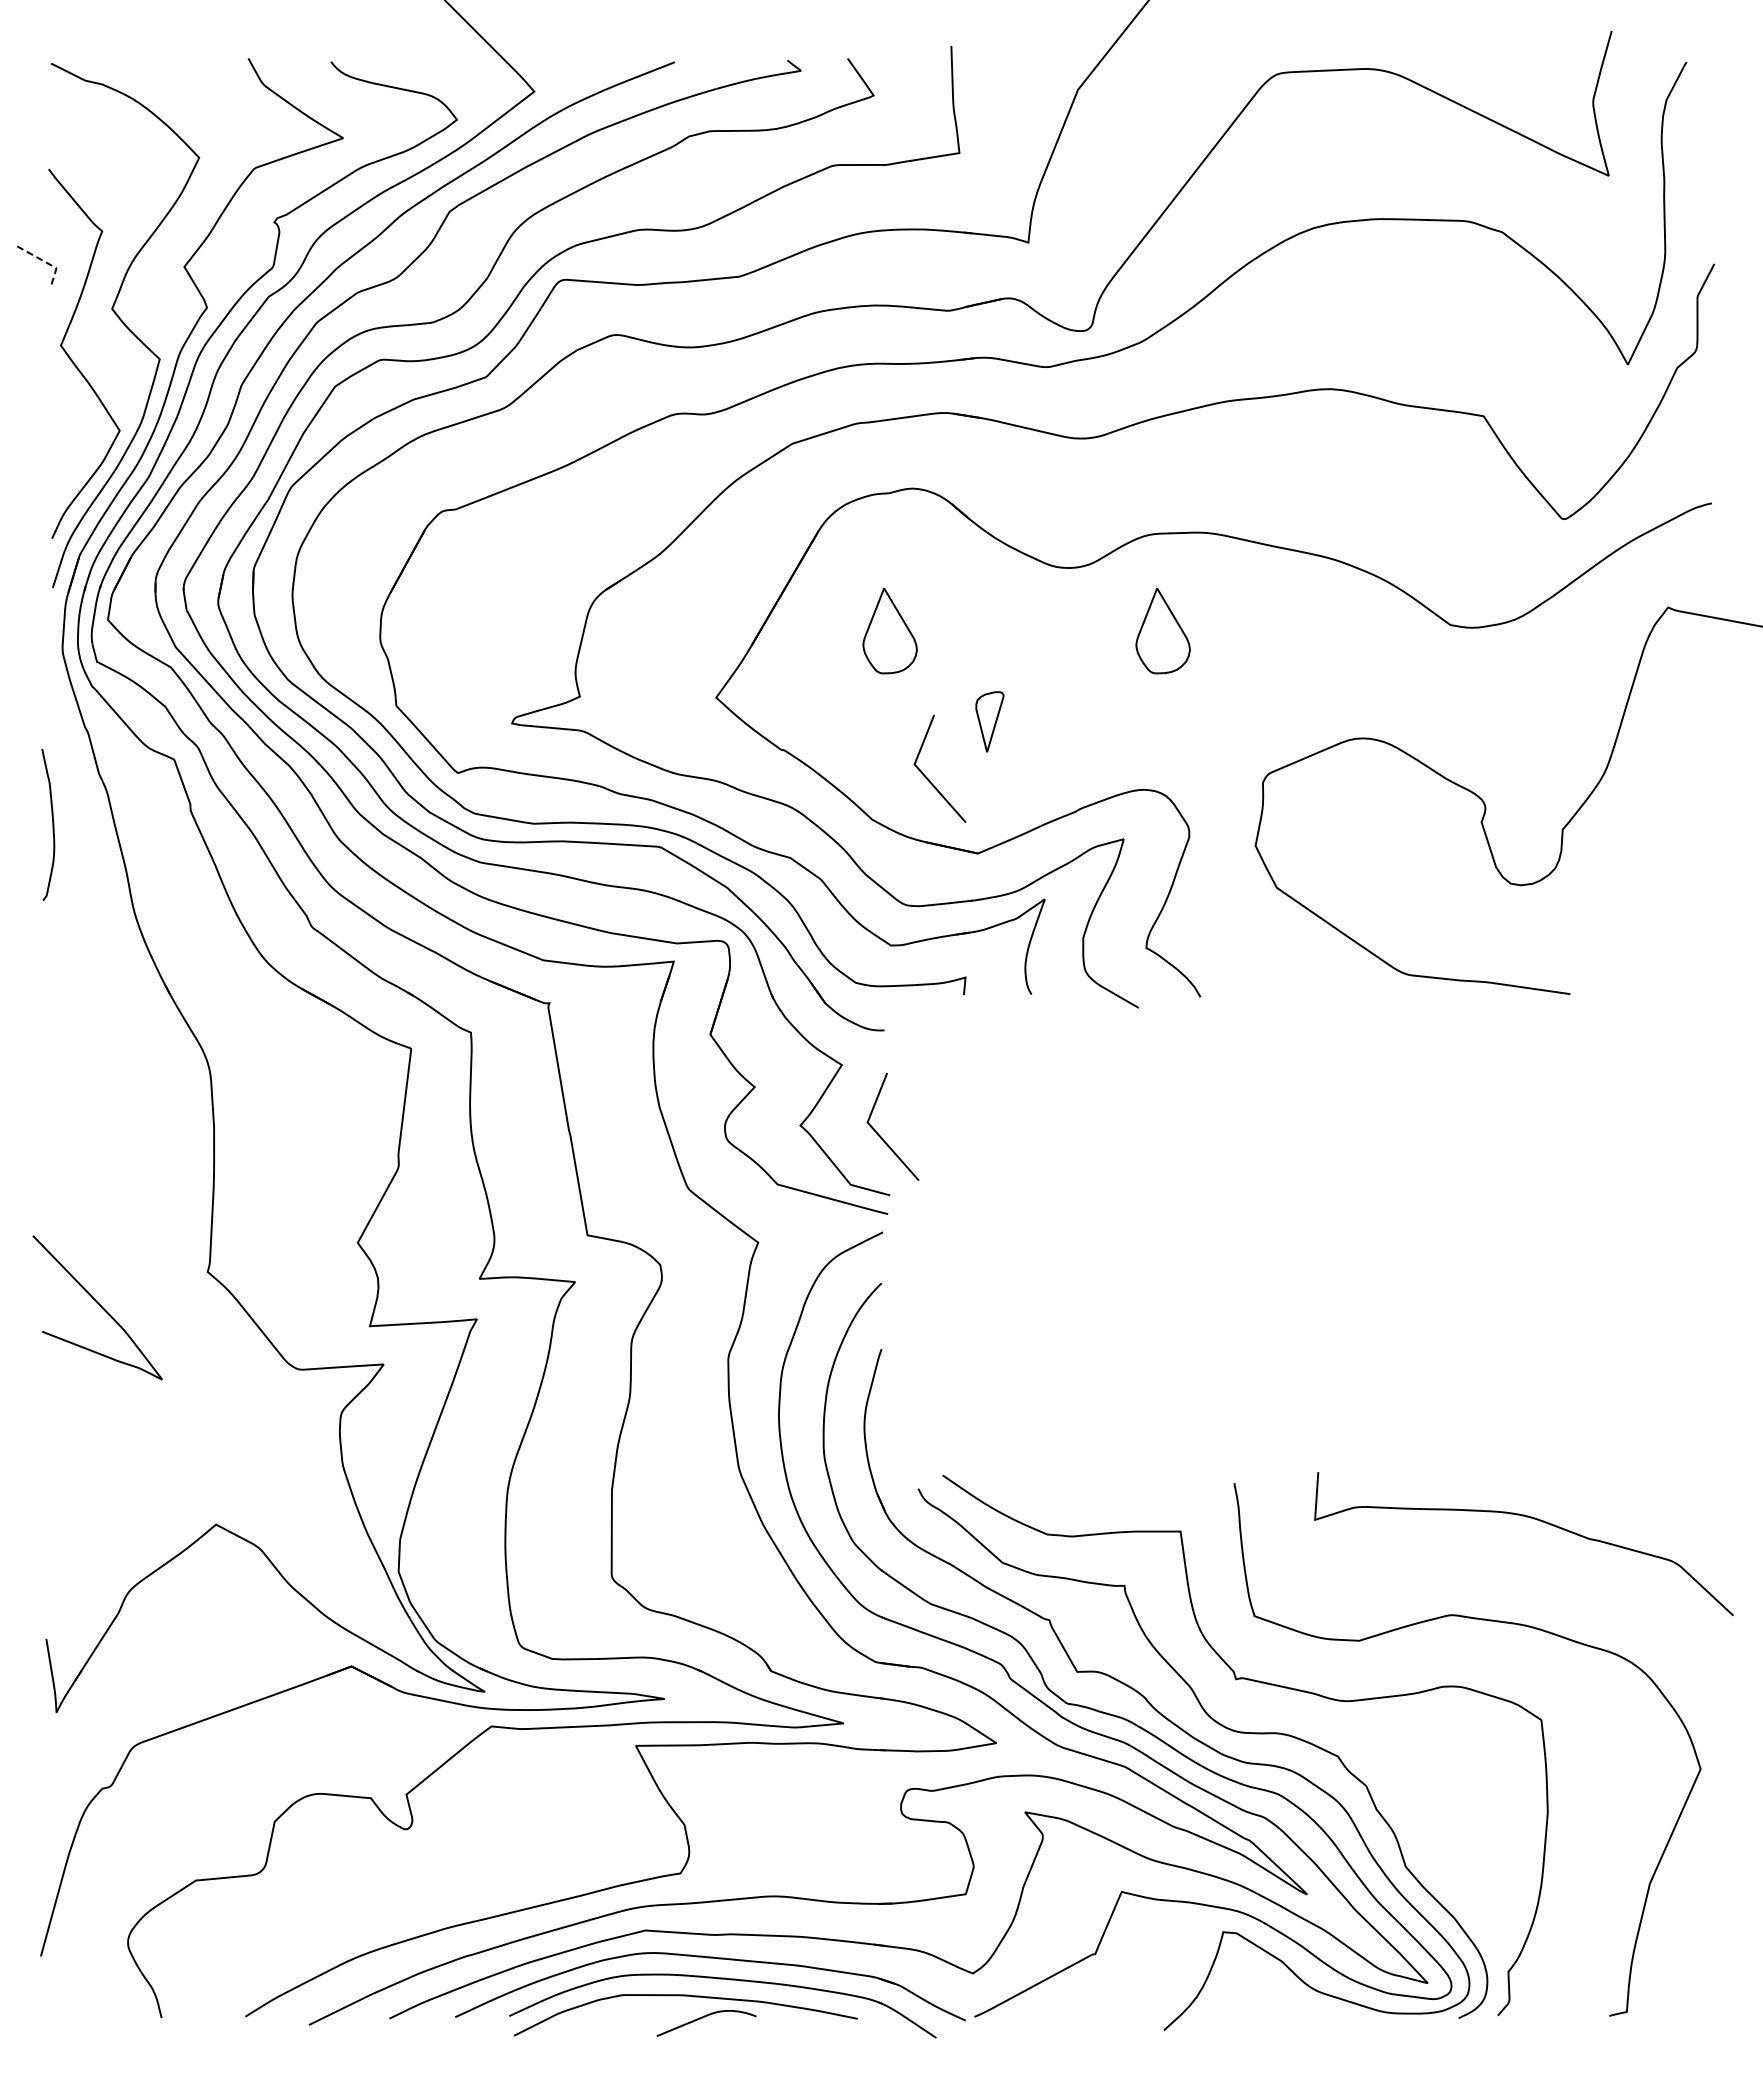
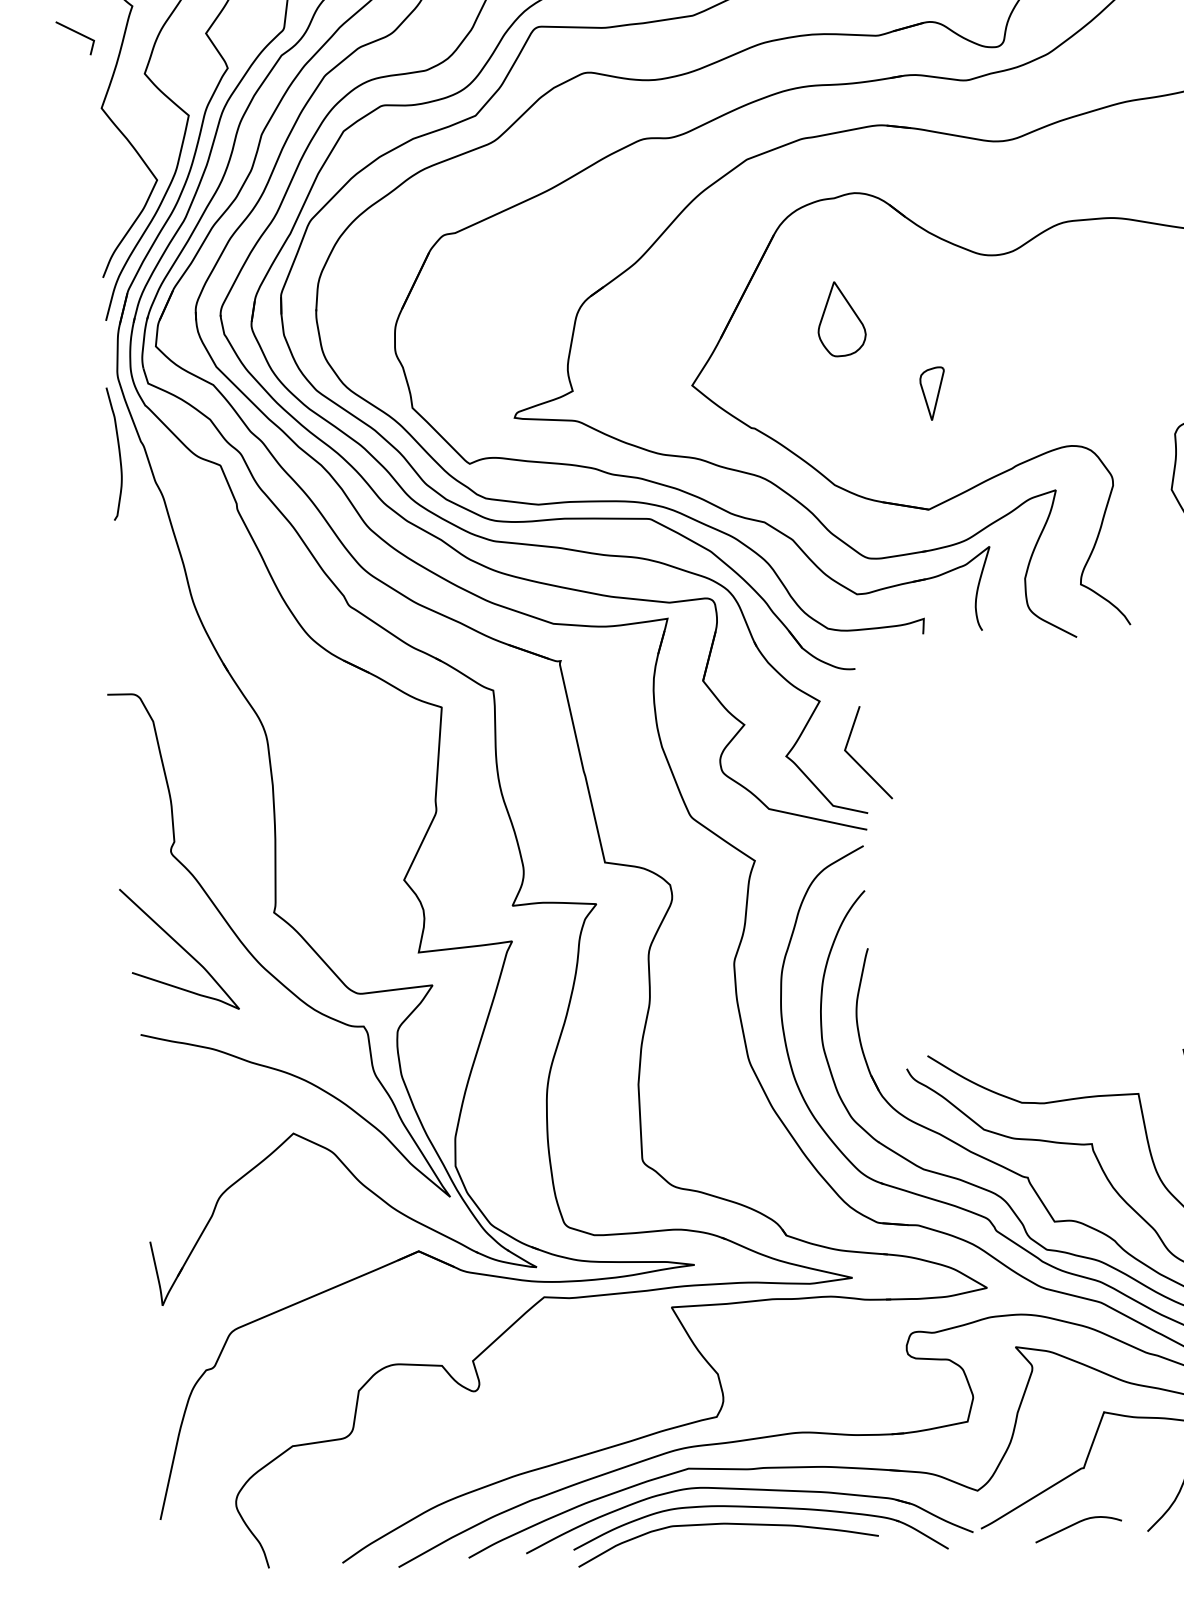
line: (43, 261) -> (82, 35), dashed -> solid
part: (1162, 631) -> (1079, 306), removed
line: (928, 778) -> (881, 446), removed
curve: (52, 824) -> (119, 453), moved
curve: (187, 1326) -> (258, 961), added
curve: (705, 2017) -> (1077, 1524), moved

